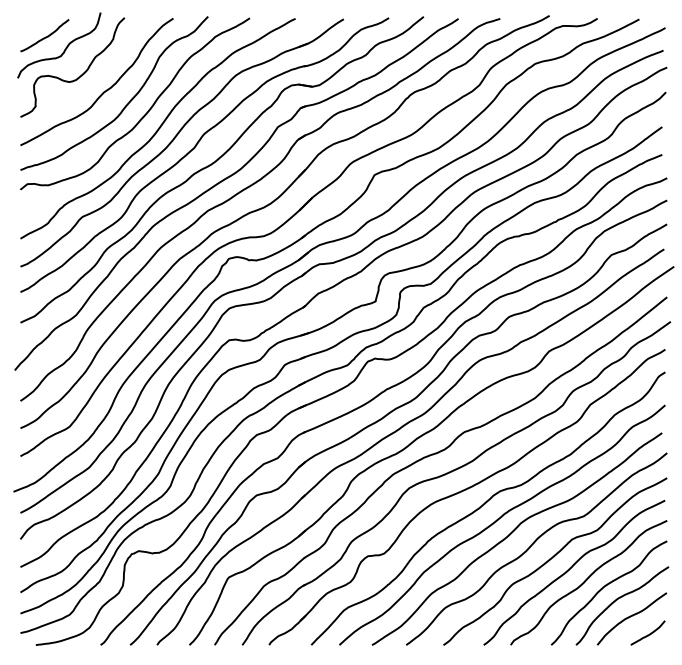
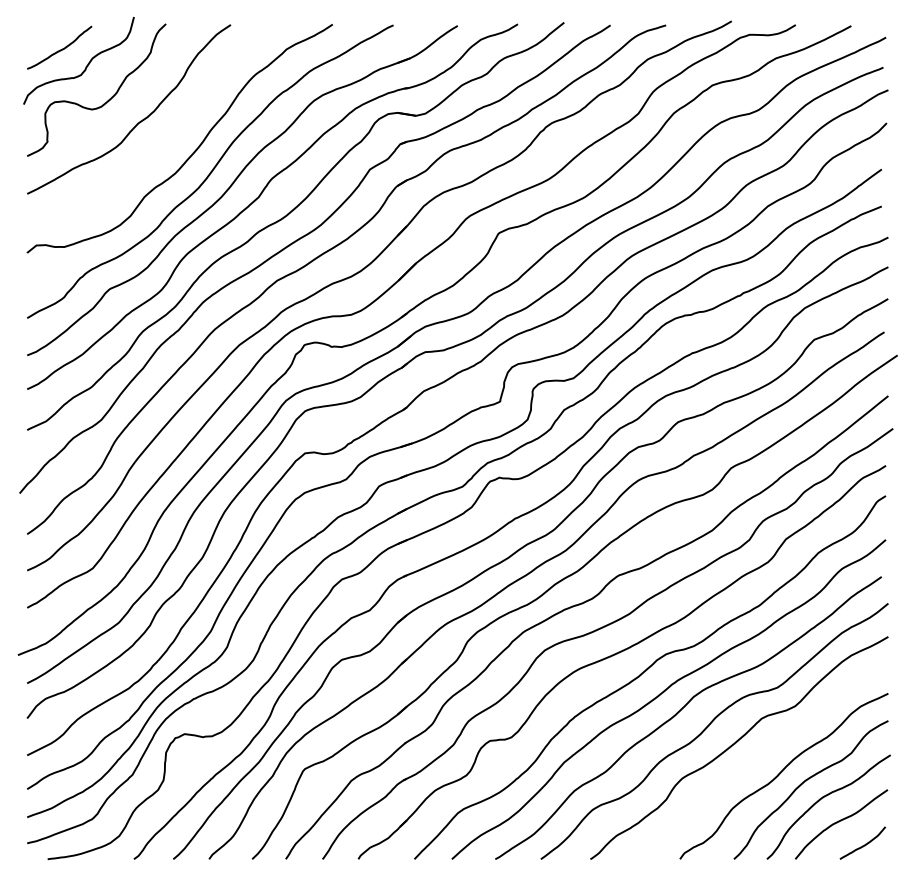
curve: (126, 104) -> (168, 139), removed
curve: (571, 568) -> (760, 757), removed

